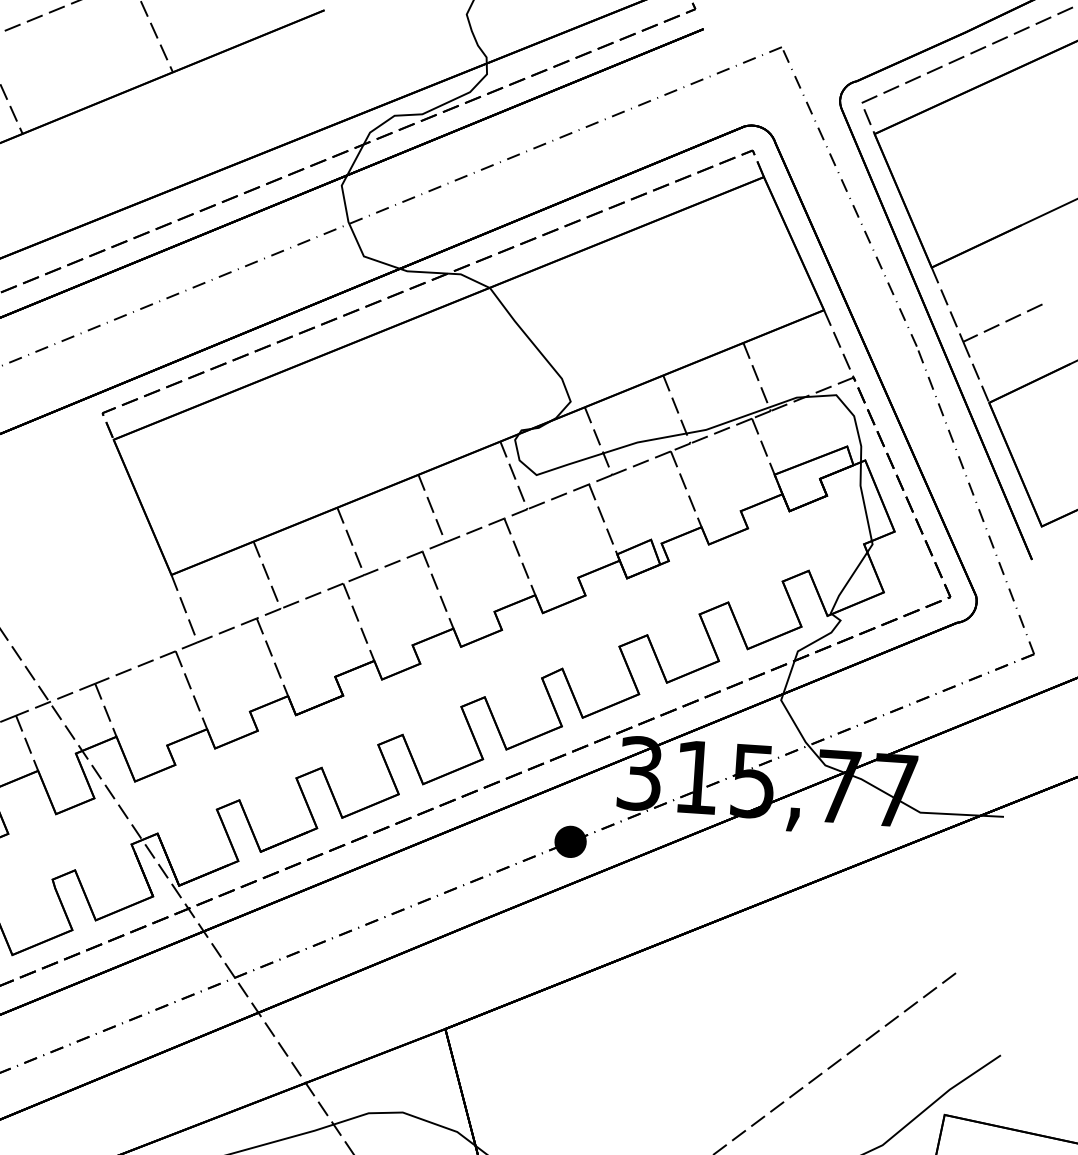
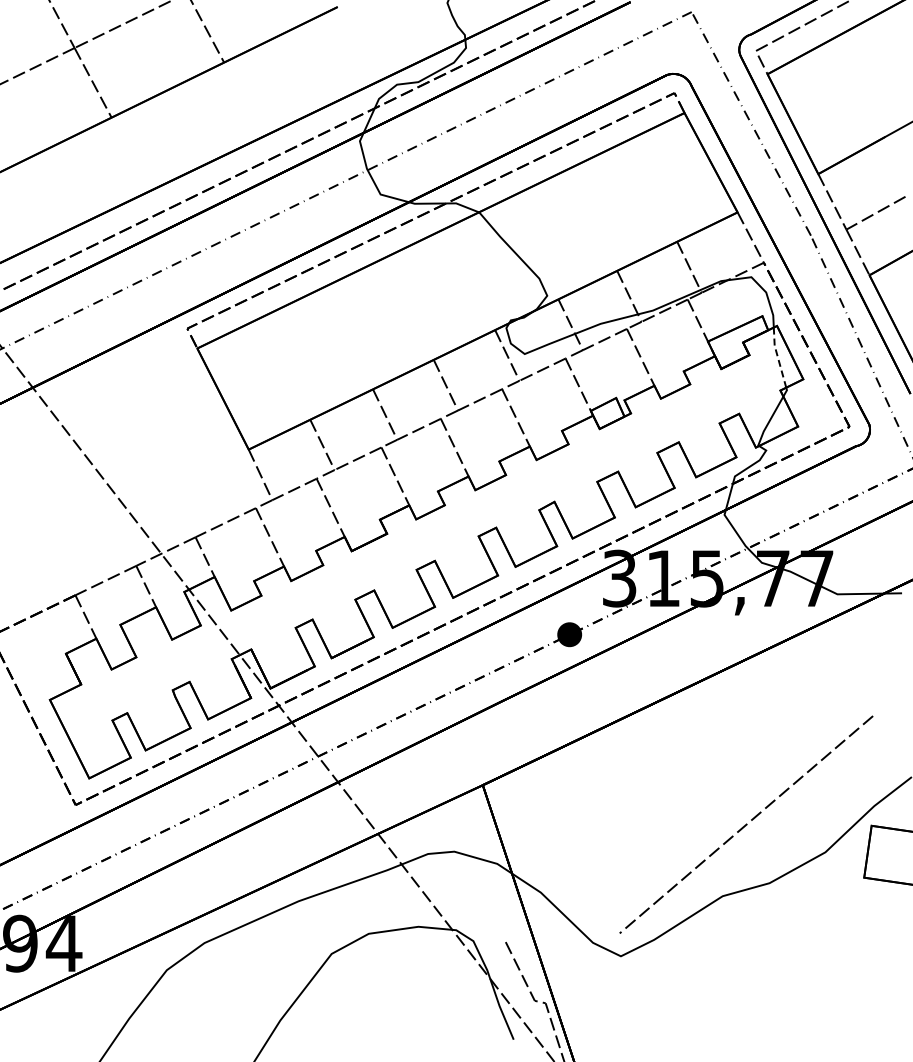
line: (863, 501) -> (777, 357), solid -> dashed

